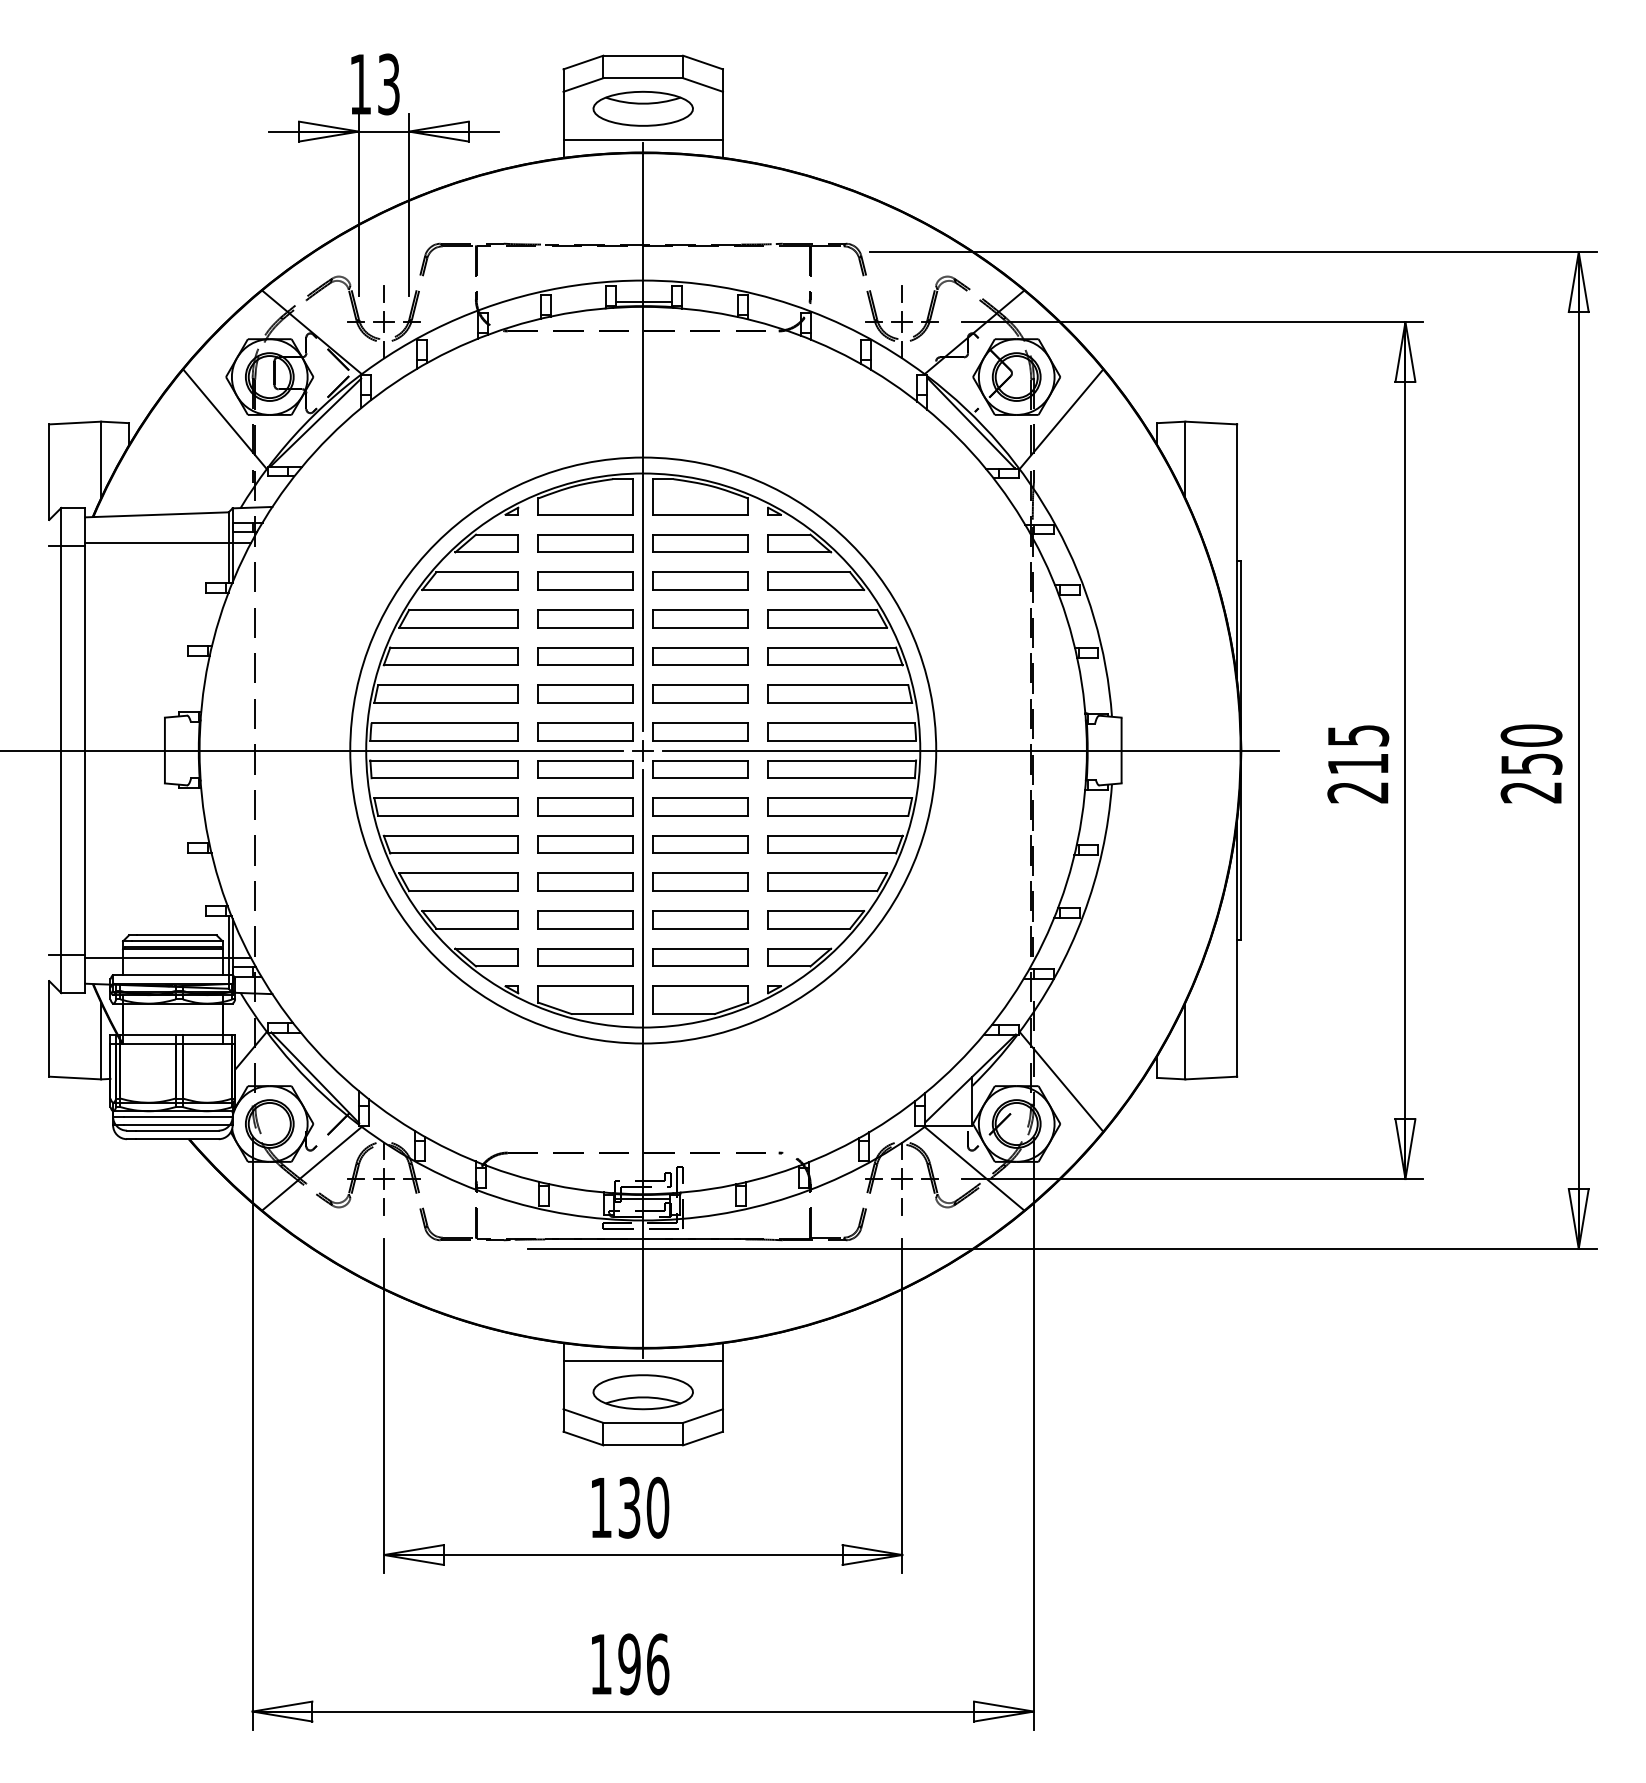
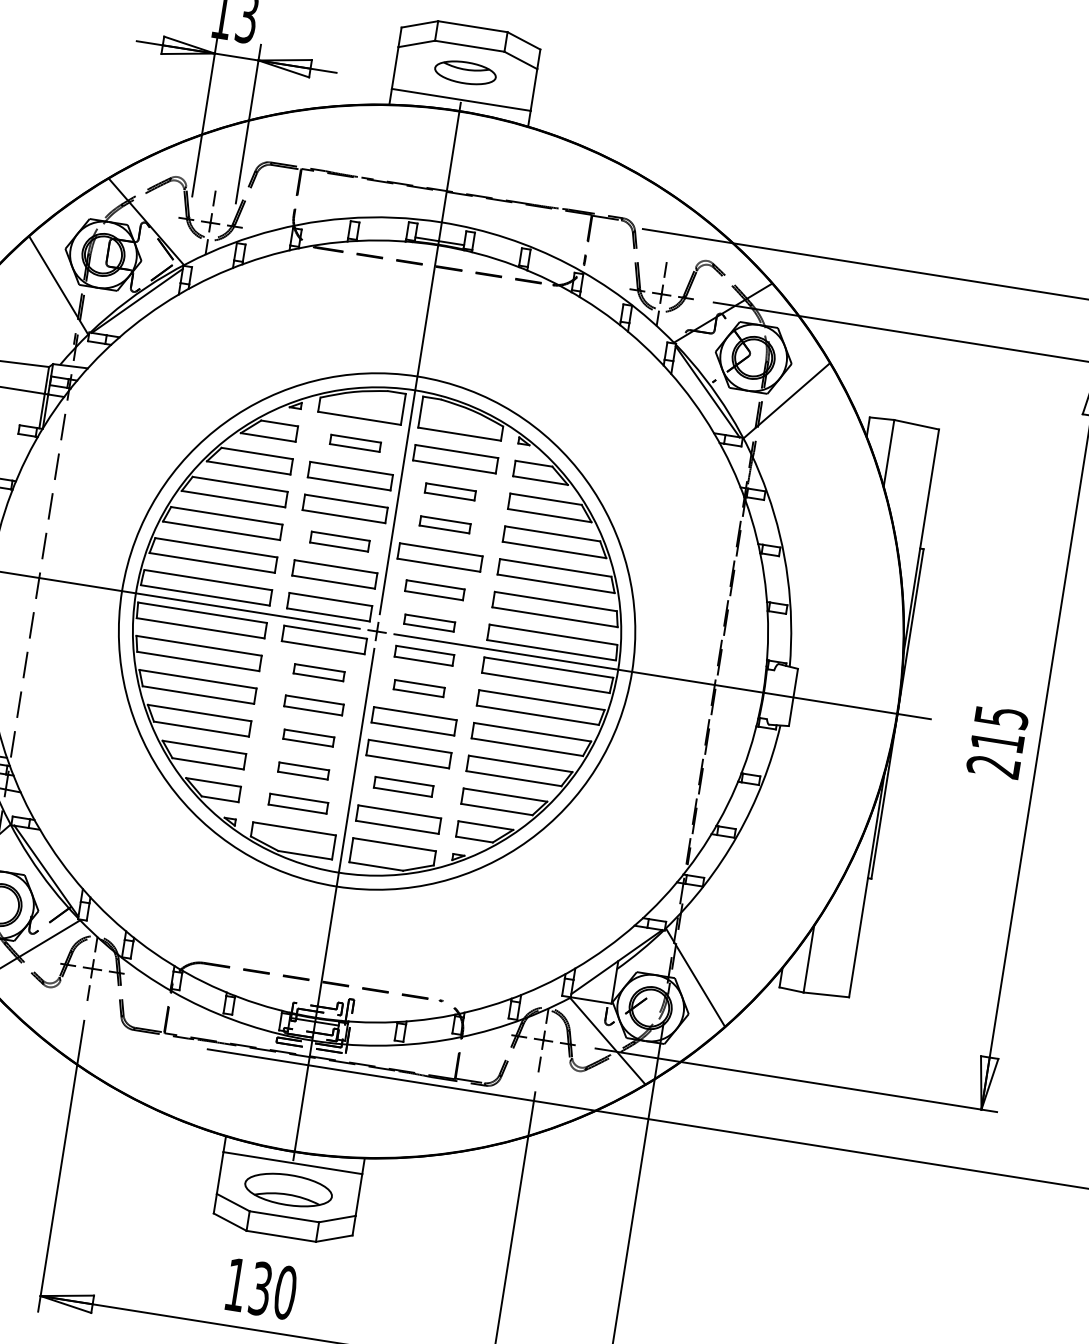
part: (642, 108) -> (464, 72), size x0.7
part: (585, 543) -> (355, 443), size x0.6
part: (700, 580) -> (450, 491), size x0.6
part: (700, 618) -> (445, 524), size x0.6
part: (585, 656) -> (339, 541), size x0.7
part: (700, 693) -> (434, 589), size x0.7
part: (700, 731) -> (429, 622), size x0.6
part: (700, 769) -> (424, 655), size x0.7
part: (585, 806) -> (319, 672), size x0.6
part: (700, 806) -> (419, 688), size x0.6
part: (585, 844) -> (313, 705), size x0.7
part: (585, 881) -> (308, 737), size x0.6
part: (585, 919) -> (303, 770), size x0.6
part: (700, 919) -> (403, 786), size x0.7
part: (585, 957) -> (298, 803), size x0.7

